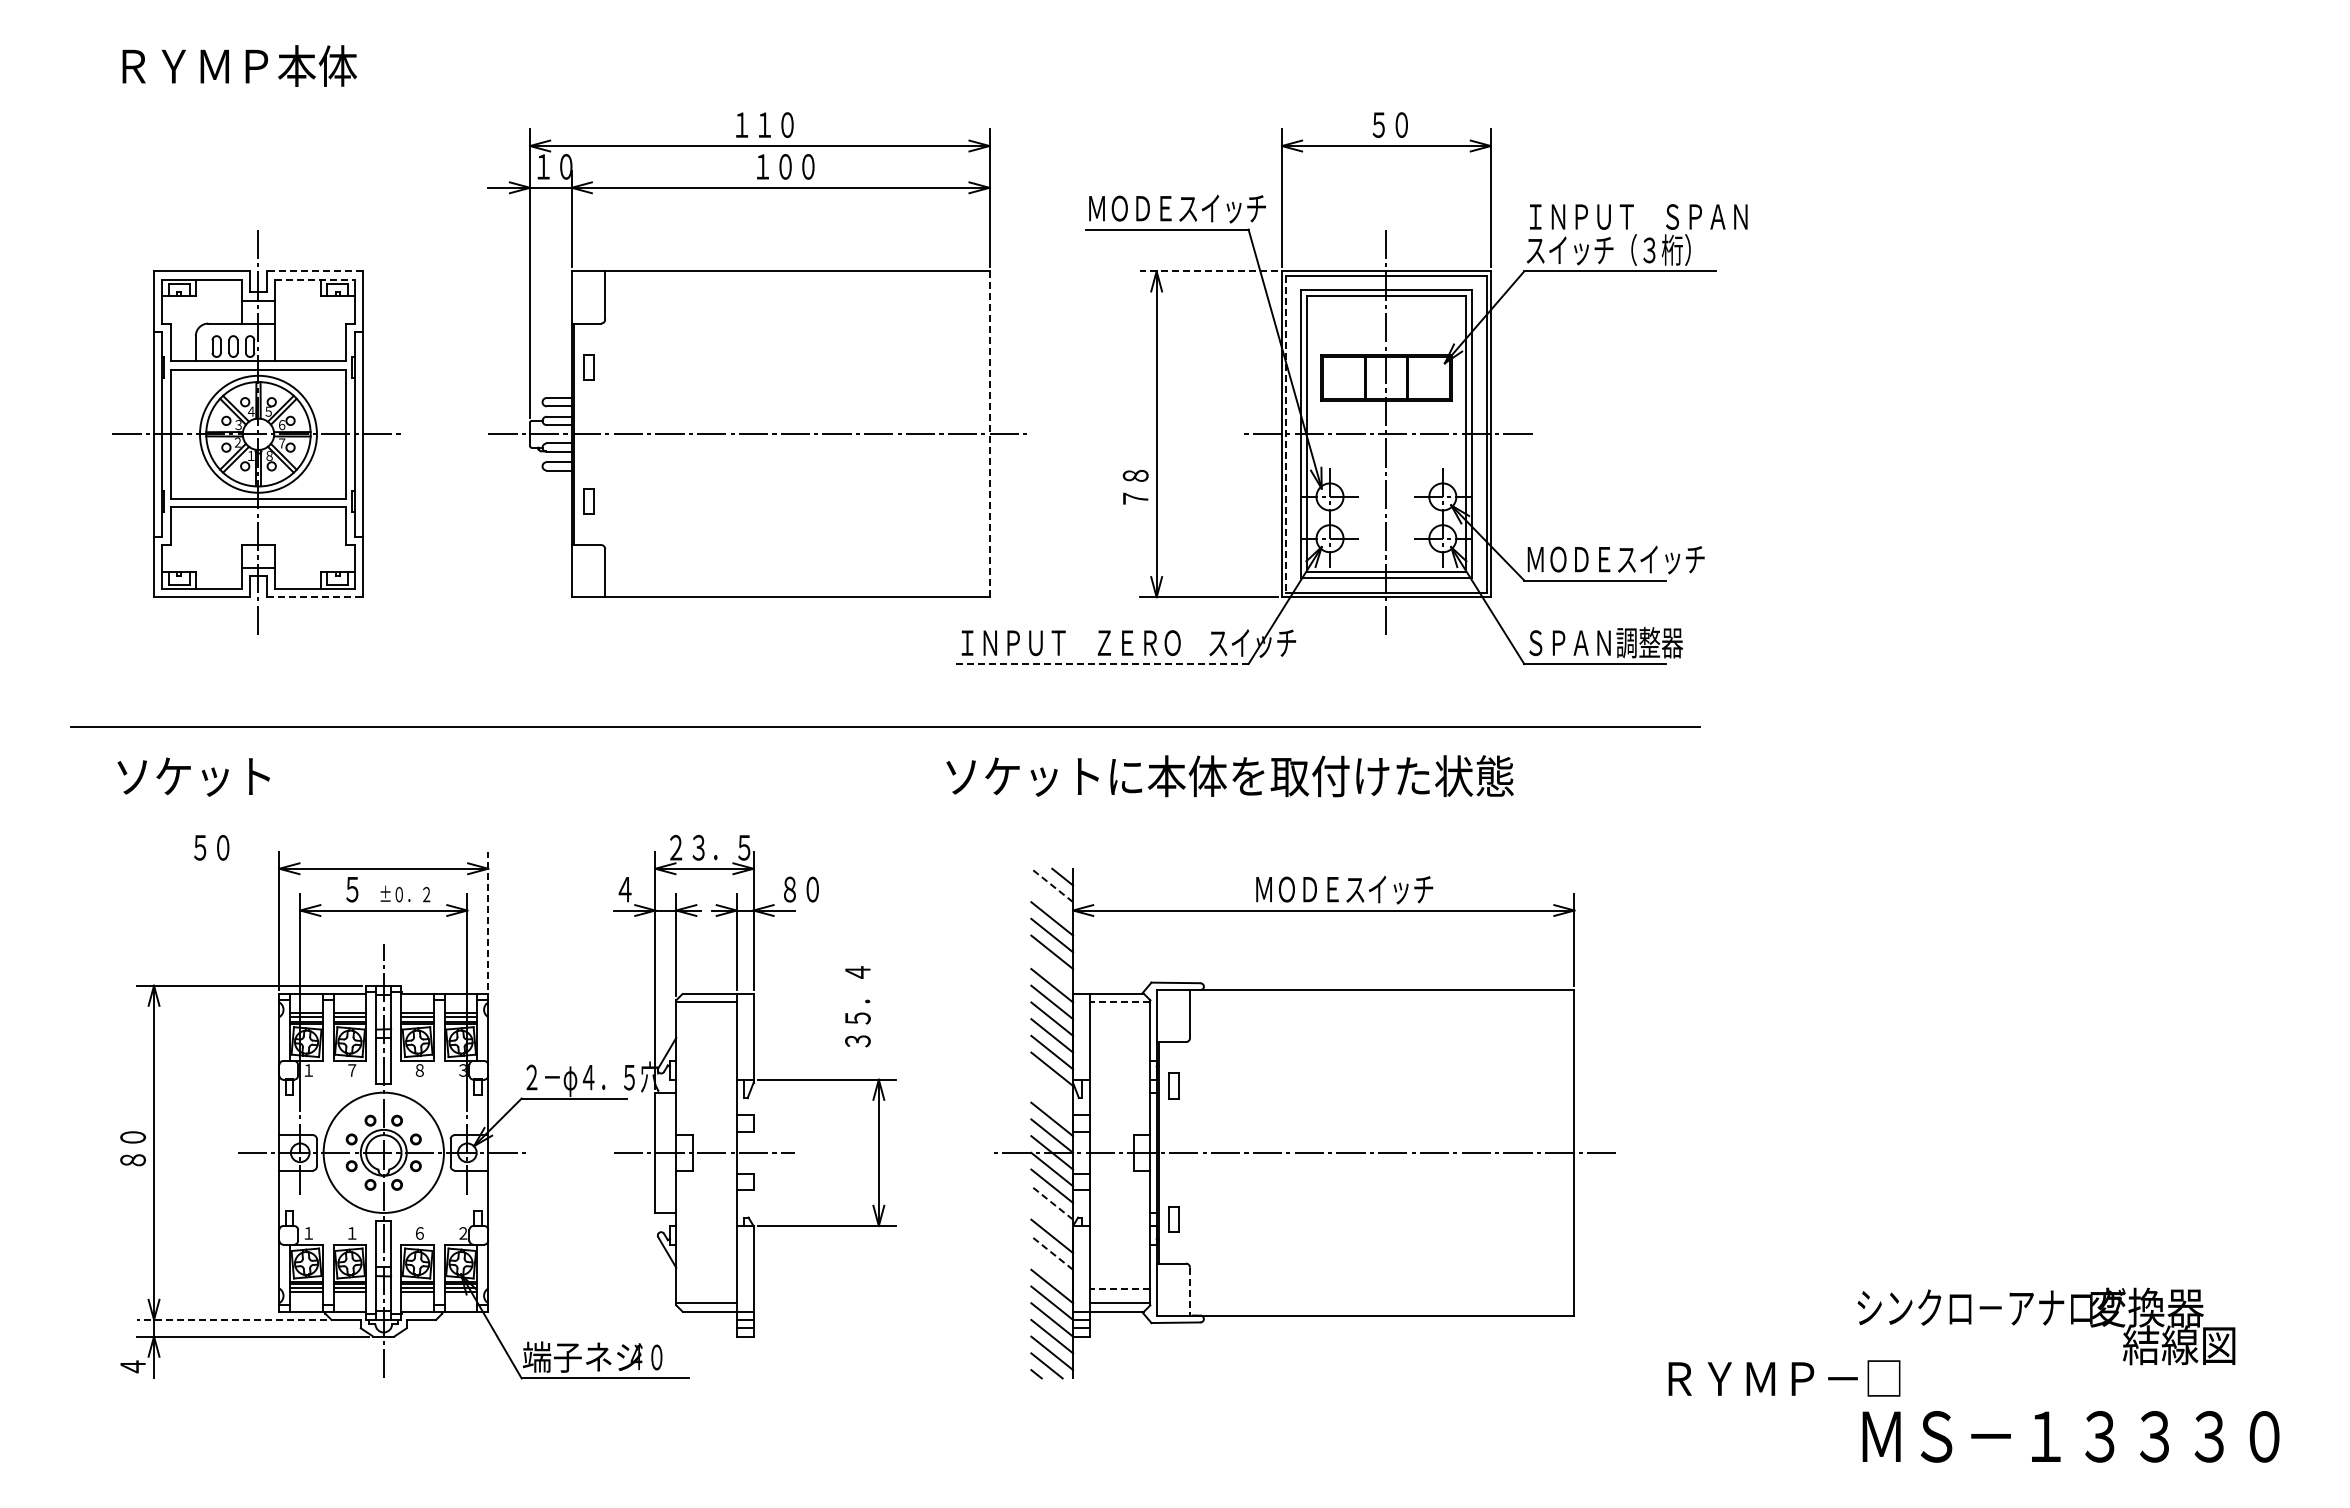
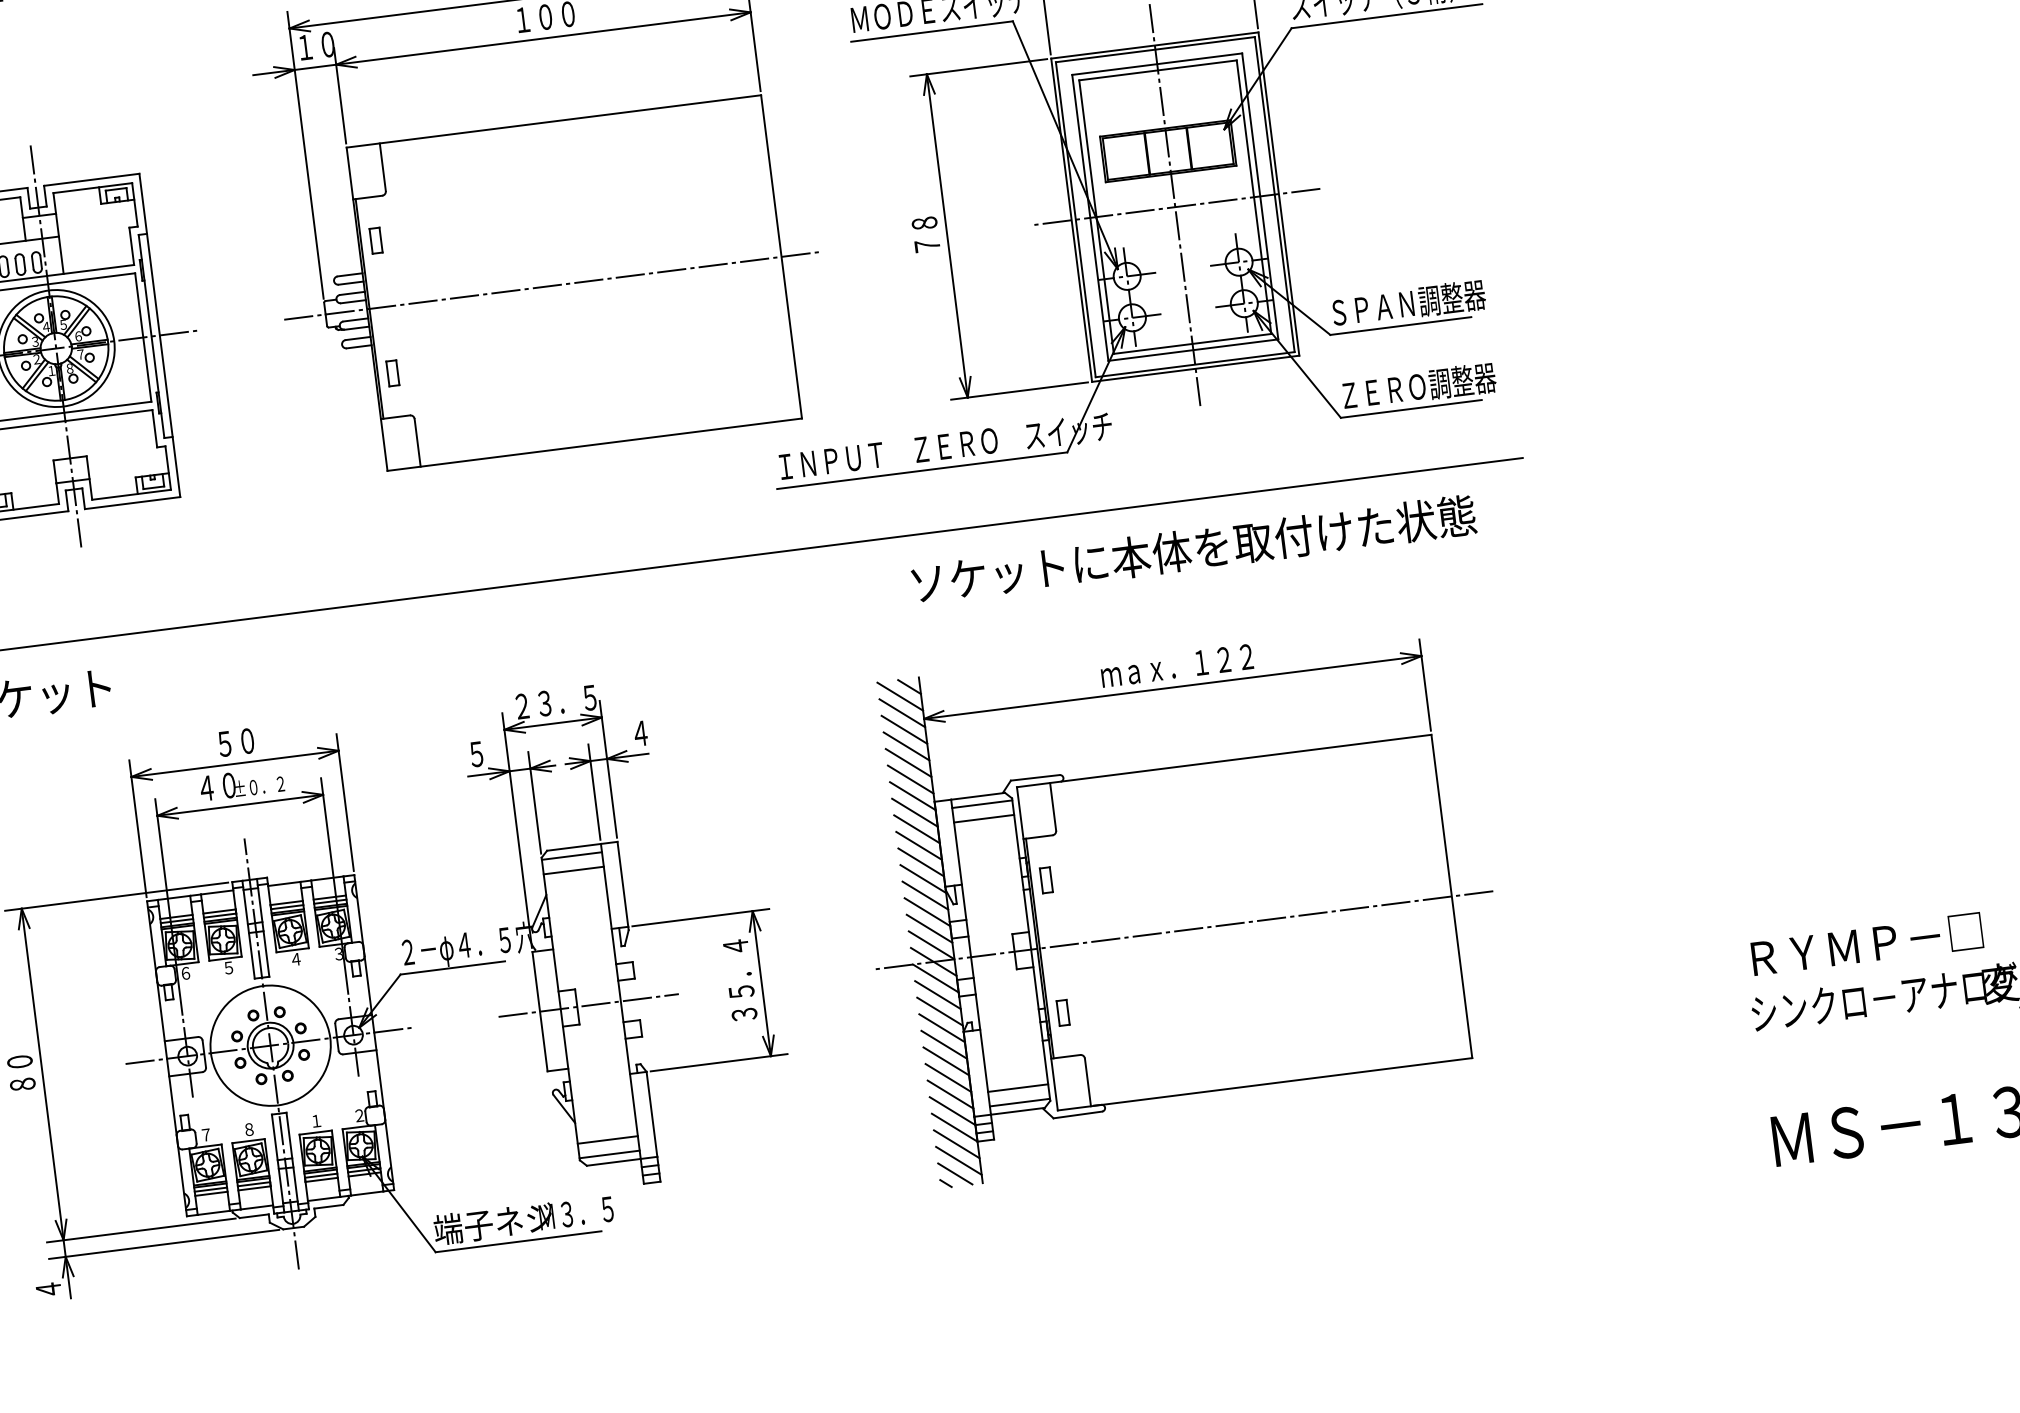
line: (314, 271) -> (91, 179), dashed -> solid
line: (1208, 271) -> (978, 67), dashed -> solid
line: (314, 279) -> (92, 187), dashed -> solid
line: (989, 434) -> (781, 257), dashed -> solid
line: (1286, 434) -> (1076, 219), dashed -> solid
text: (1135, 487) -> (925, 234), moved
text: (1615, 558) -> (1418, 301), ＭＯＤＥスイッチ -> ＳＰＡＮ調整器
line: (315, 597) -> (133, 503), dashed -> solid
text: (1570, 643) -> (1384, 391), ＳＰＡＮ調整器 -> ＺＥＲＯ調整器
line: (1101, 664) -> (921, 471), dashed -> solid
text: (1229, 776) -> (1193, 549), moved
text: (211, 847) -> (236, 742), moved
line: (1052, 885) -> (900, 696), dashed -> solid
text: (363, 889) -> (217, 786), ５ -> ４０
text: (624, 889) -> (476, 754), ４ -> ５
text: (800, 889) -> (651, 732), ８０ -> ４
text: (1343, 889) -> (1189, 664), ＭＯＤＥスイッチ -> ｍａｘ．１２２
line: (1052, 901) -> (902, 712), added
line: (488, 920) -> (345, 802), dashed -> solid
line: (1052, 968) -> (910, 779), added
line: (1119, 1002) -> (981, 804), dashed -> solid
text: (857, 1006) -> (739, 980), moved
line: (706, 1017) -> (573, 870), added
line: (1119, 1017) -> (983, 819), added
text: (308, 1070) -> (185, 973), １ -> ６
text: (352, 1070) -> (229, 967), ７ -> ５
text: (419, 1070) -> (295, 959), ８ -> ４
line: (1052, 1085) -> (925, 895), added
line: (1052, 1102) -> (927, 911), added
line: (1052, 1202) -> (940, 1011), dashed -> solid
line: (1052, 1219) -> (942, 1028), added
text: (308, 1233) -> (206, 1135), １ -> ７
text: (352, 1233) -> (249, 1129), １ -> ８
text: (419, 1233) -> (316, 1121), ６ -> １
line: (1052, 1253) -> (946, 1061), dashed -> solid
line: (1052, 1269) -> (948, 1077), added
line: (706, 1288) -> (607, 1139), added
line: (1119, 1288) -> (1017, 1088), dashed -> solid
line: (1190, 1292) -> (1088, 1083), dashed -> solid
line: (231, 1319) -> (140, 1230), dashed -> solid
text: (666, 1357) -> (576, 1213), ４０ -> Ｍ３．５
text: (1784, 1378) -> (1867, 944), moved

